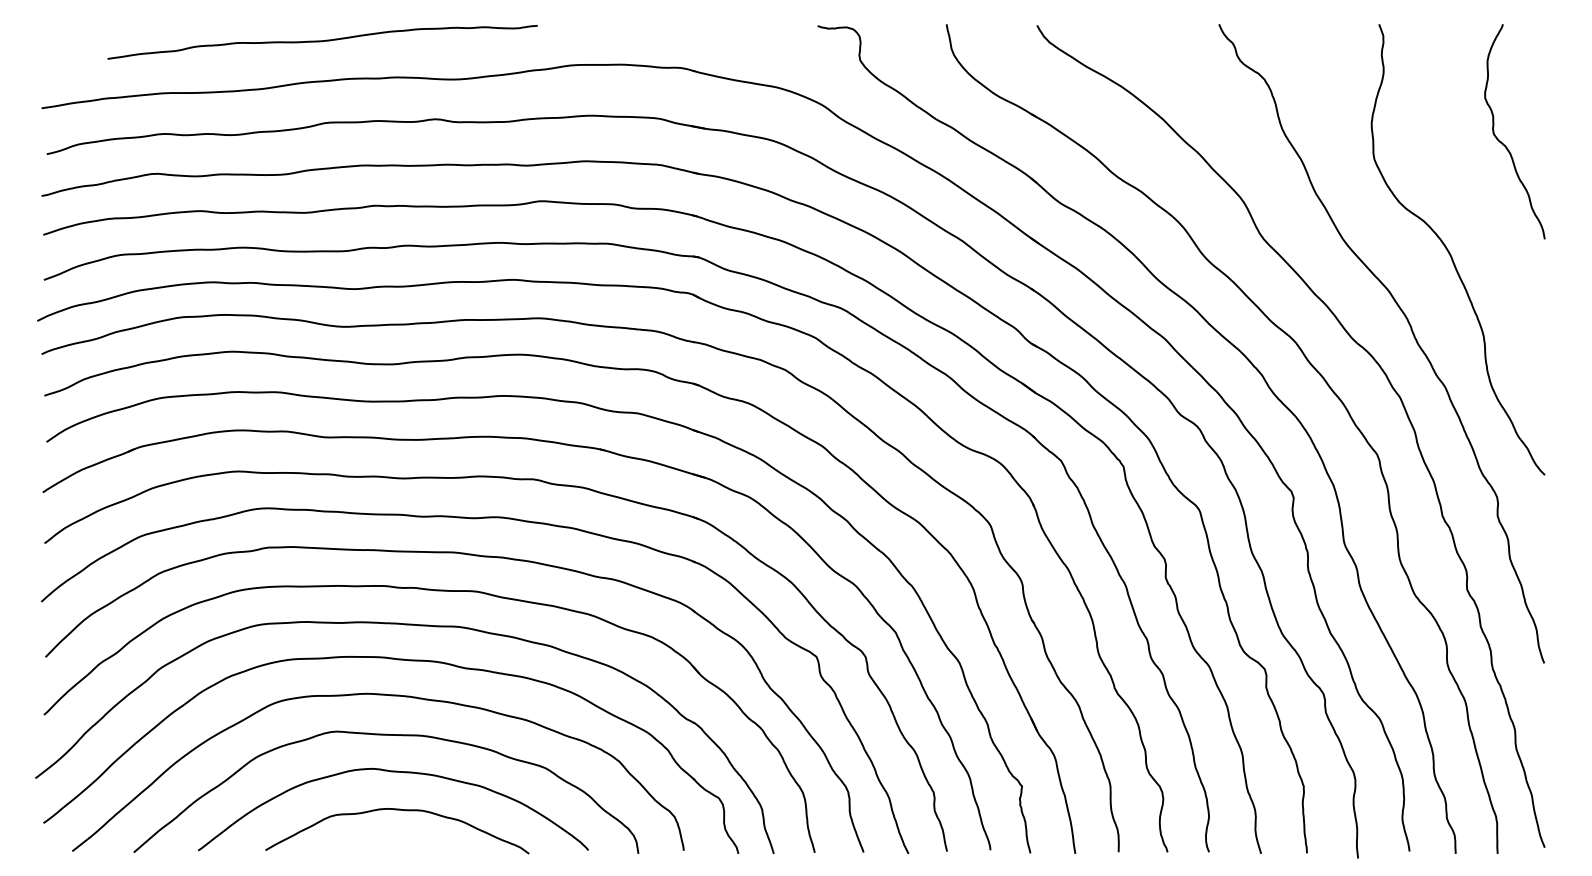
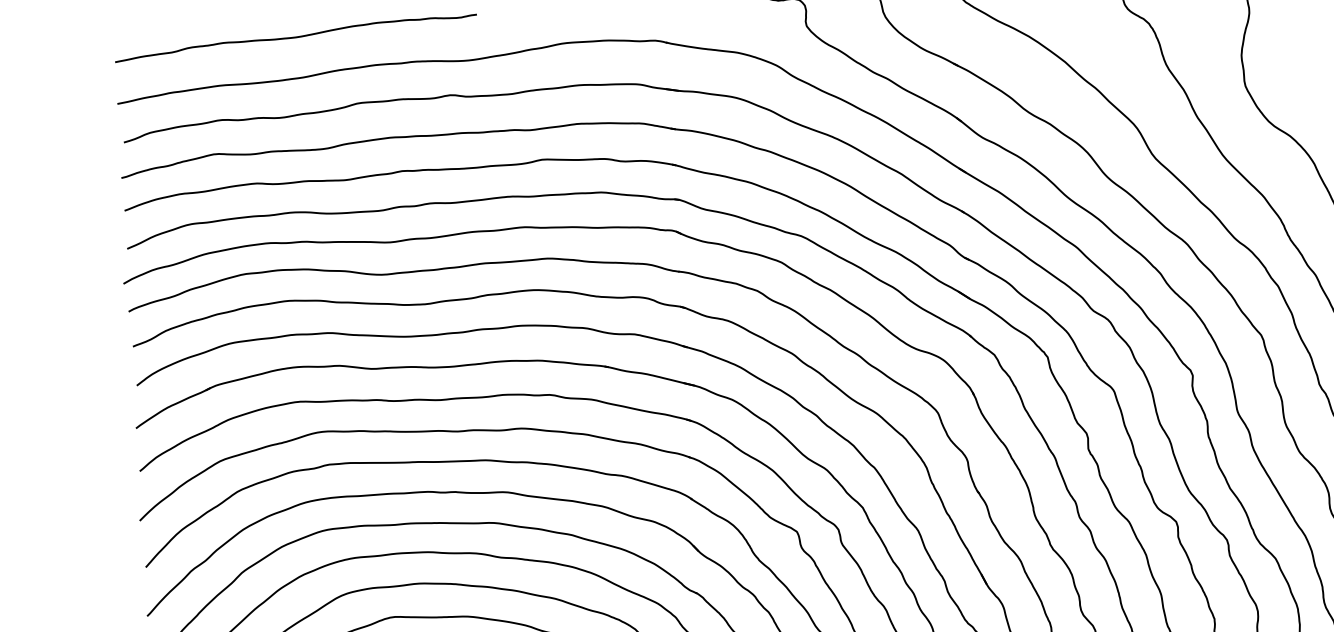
curve: (322, 42) -> (295, 38), moved

